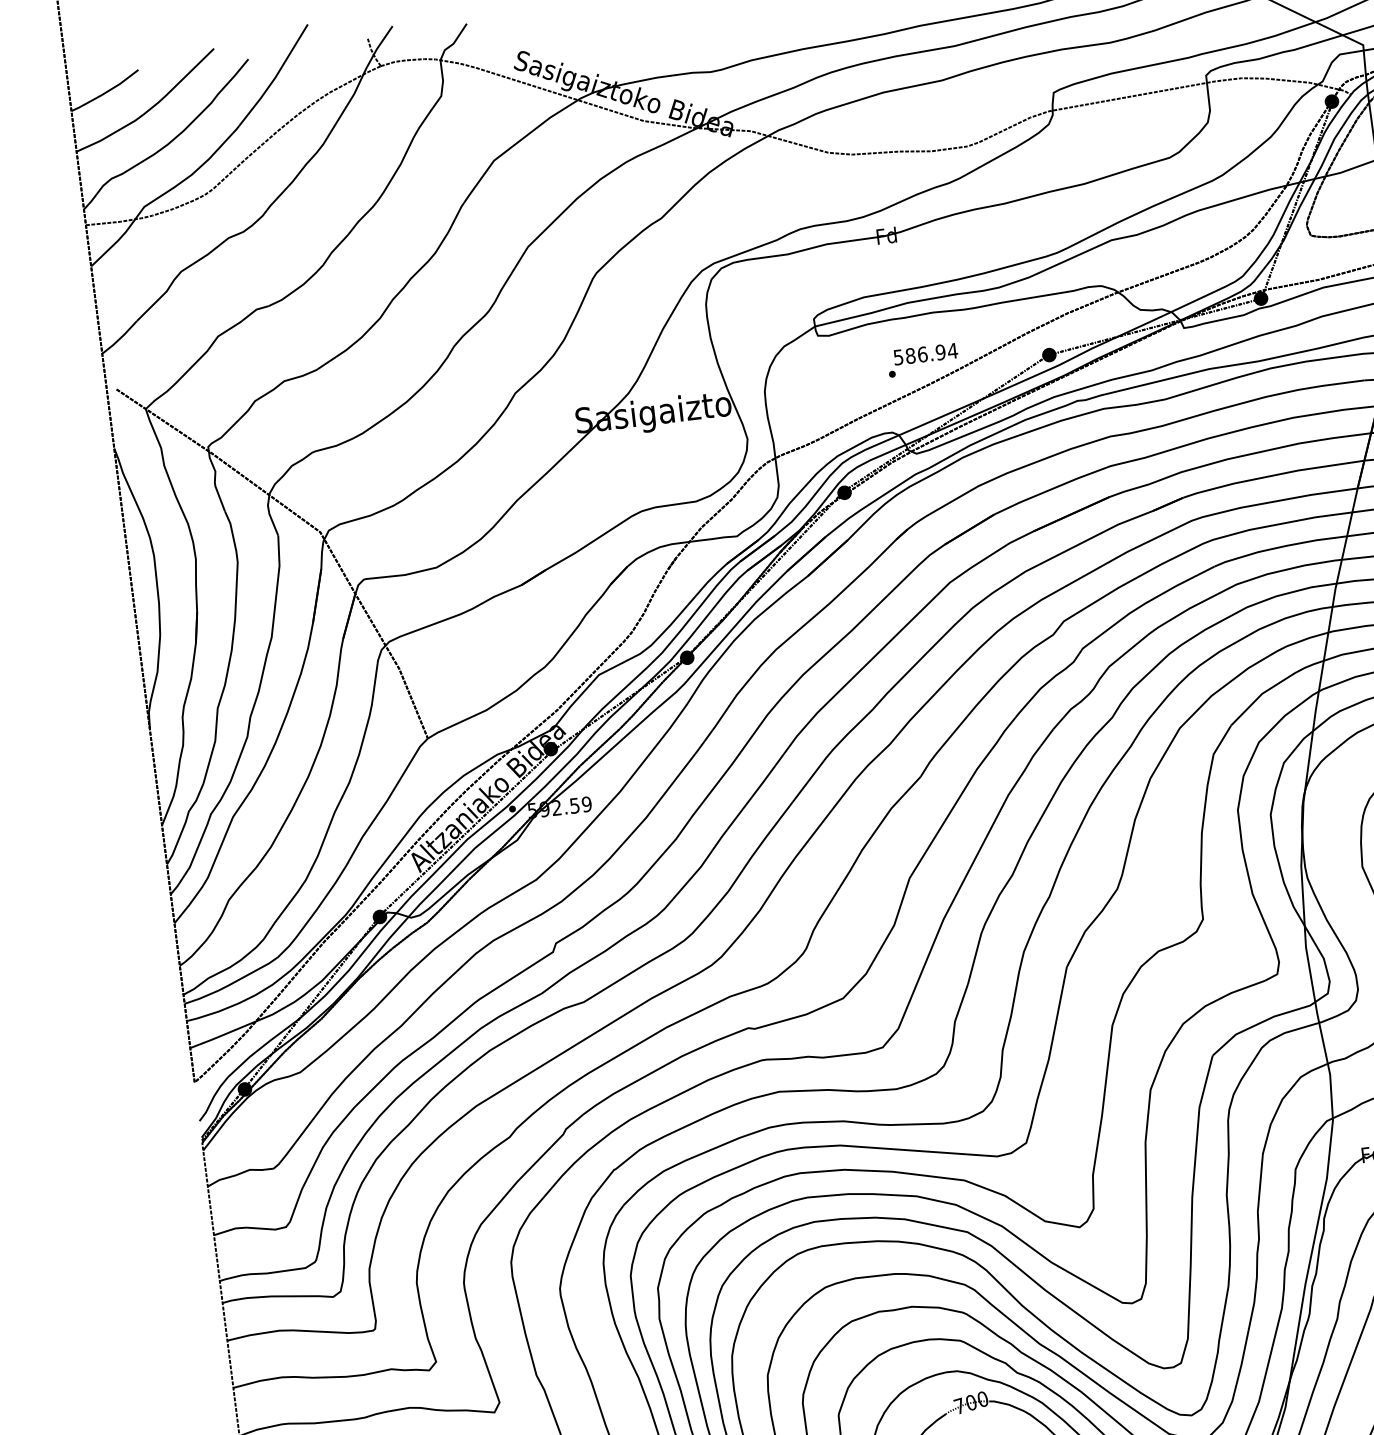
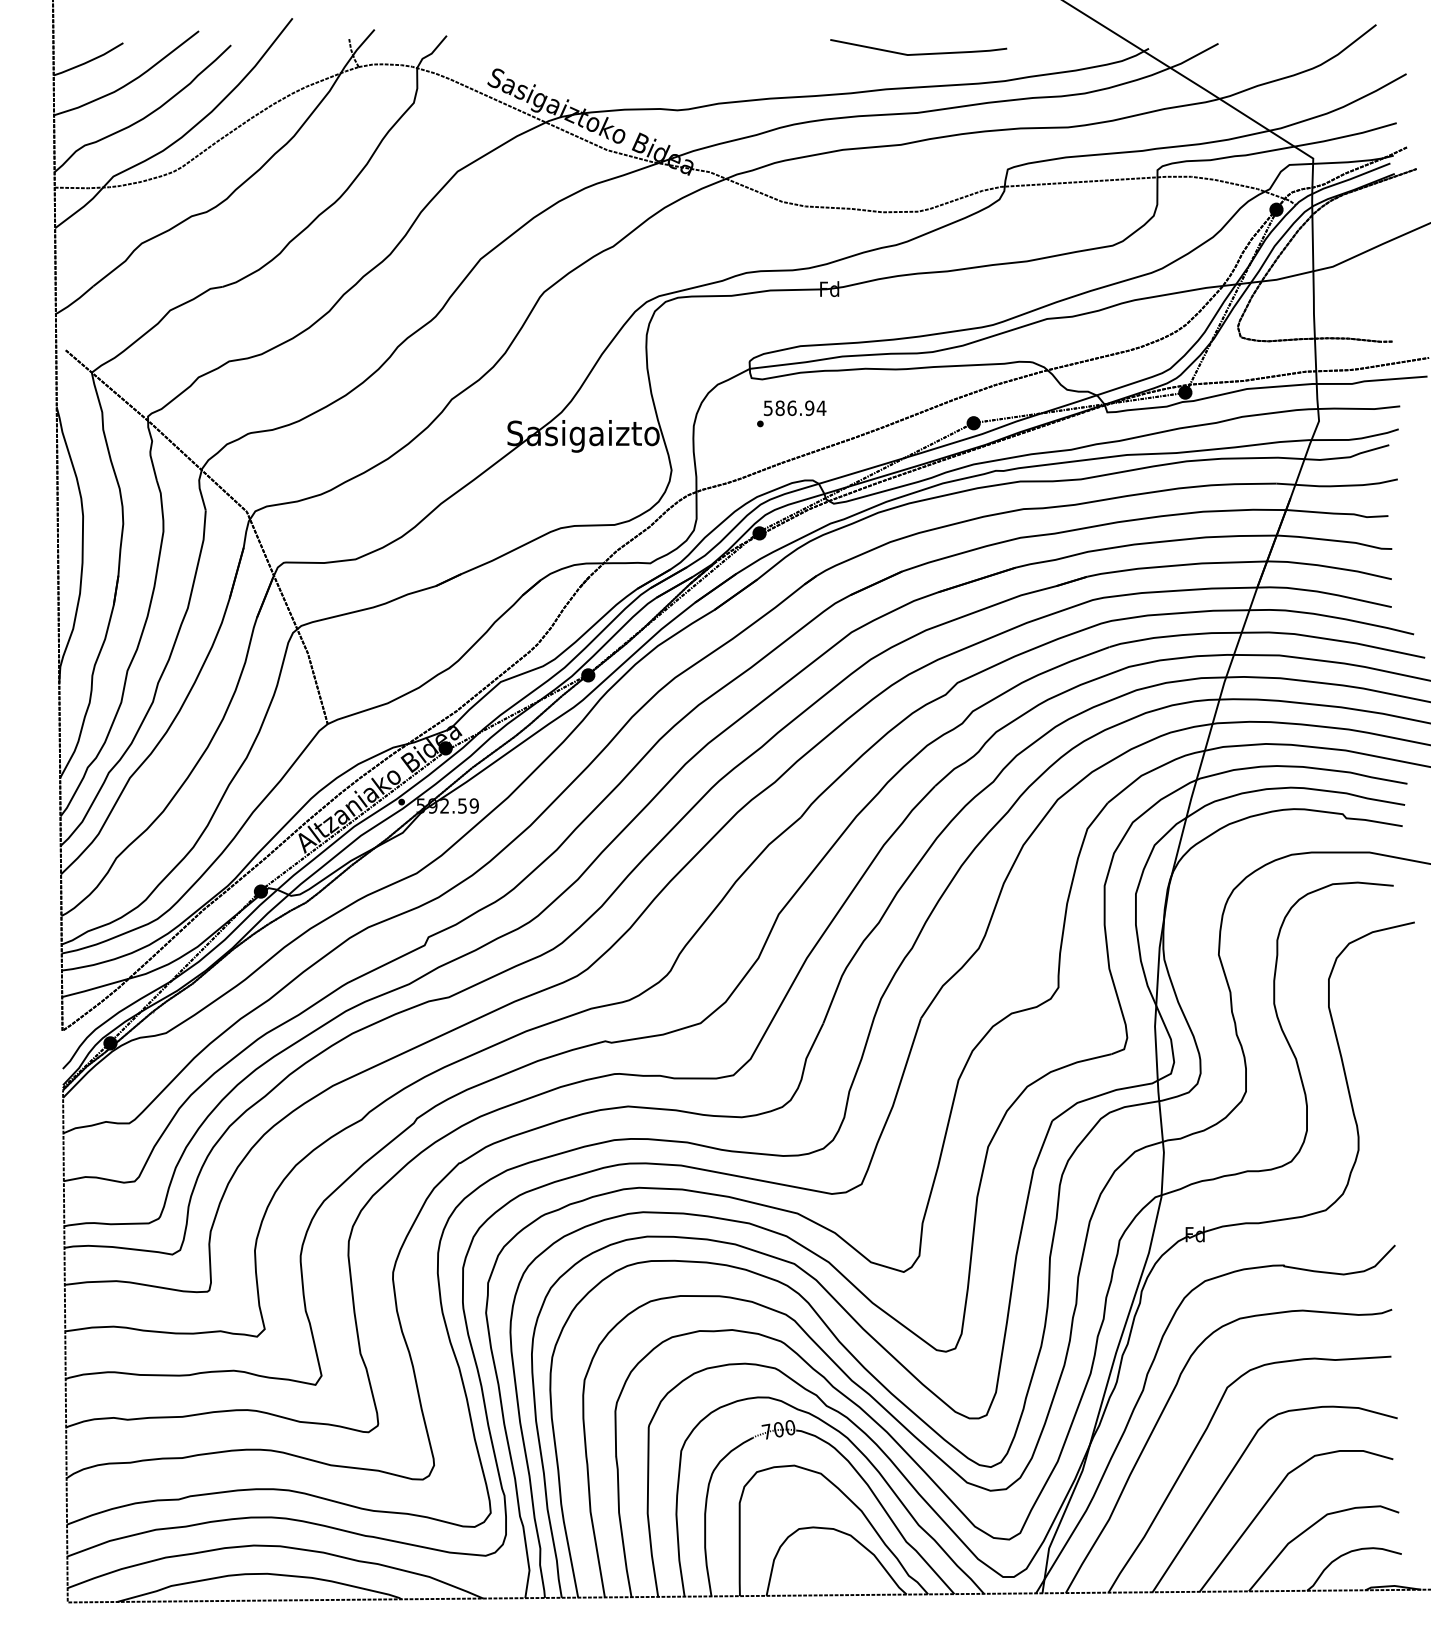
text: (922, 359) -> (791, 413), moved

